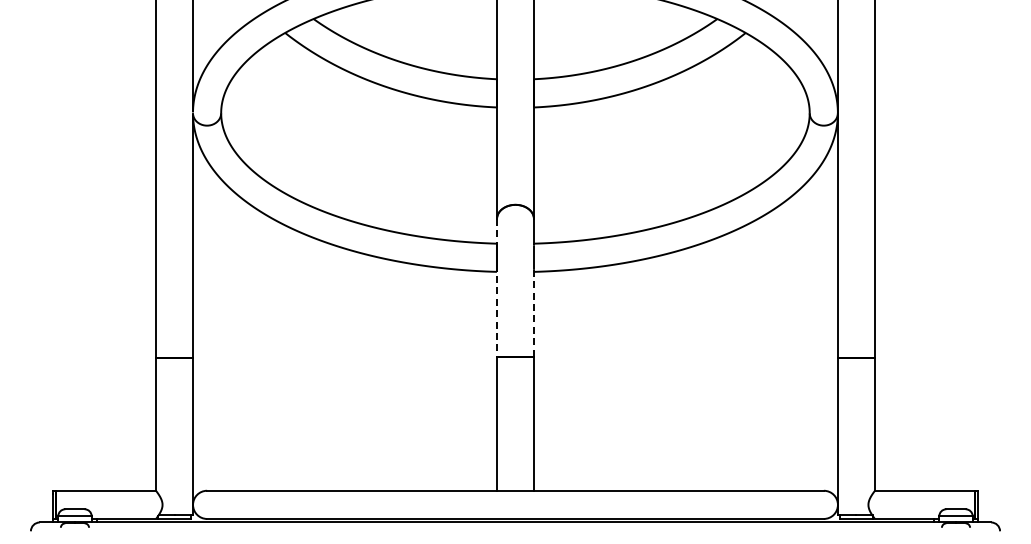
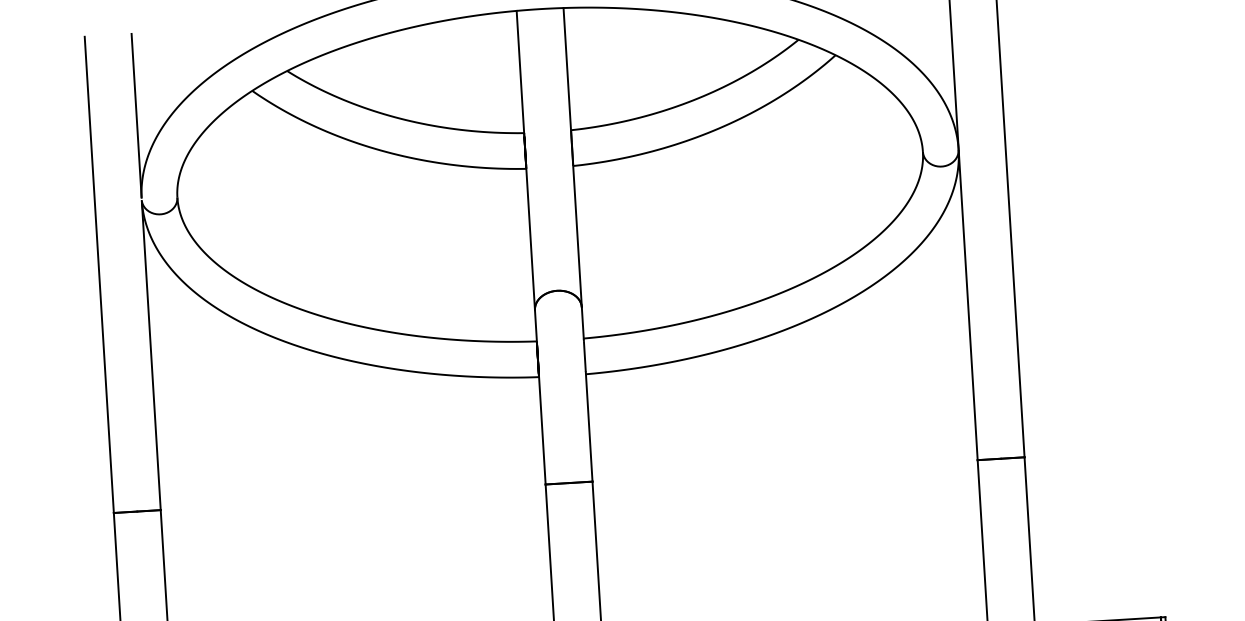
line: (496, 287) -> (539, 396), dashed -> solid
line: (534, 312) -> (589, 425), dashed -> solid

